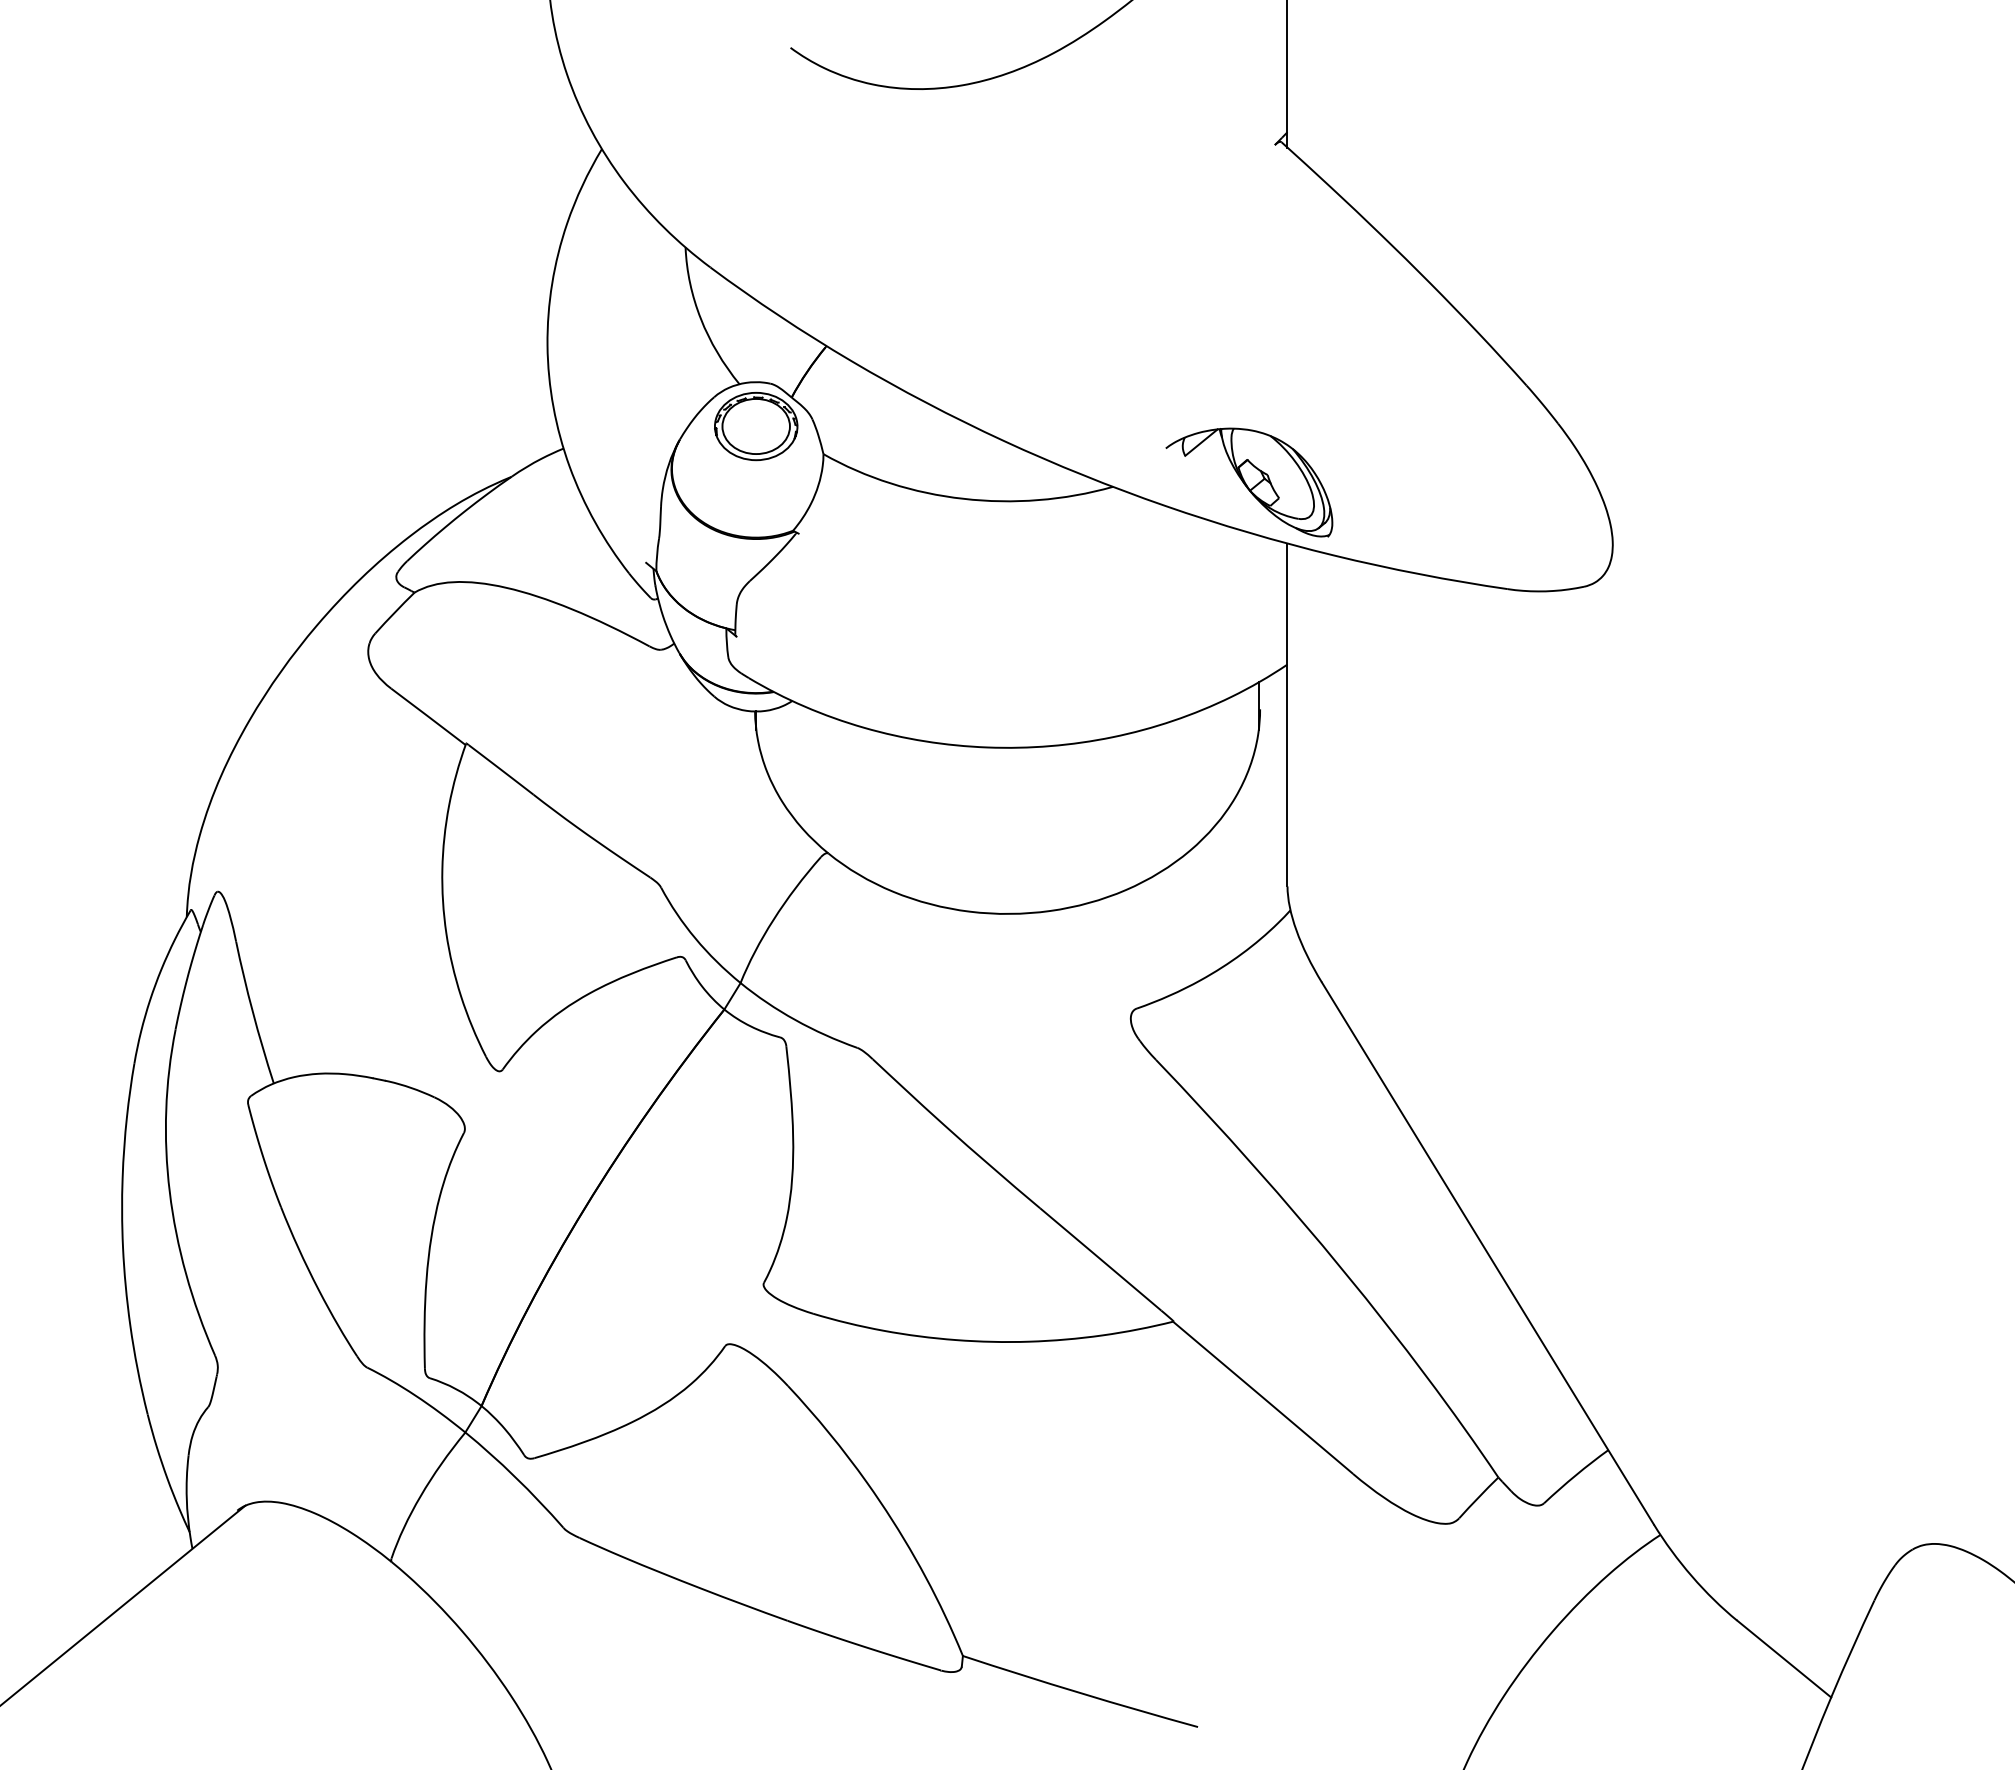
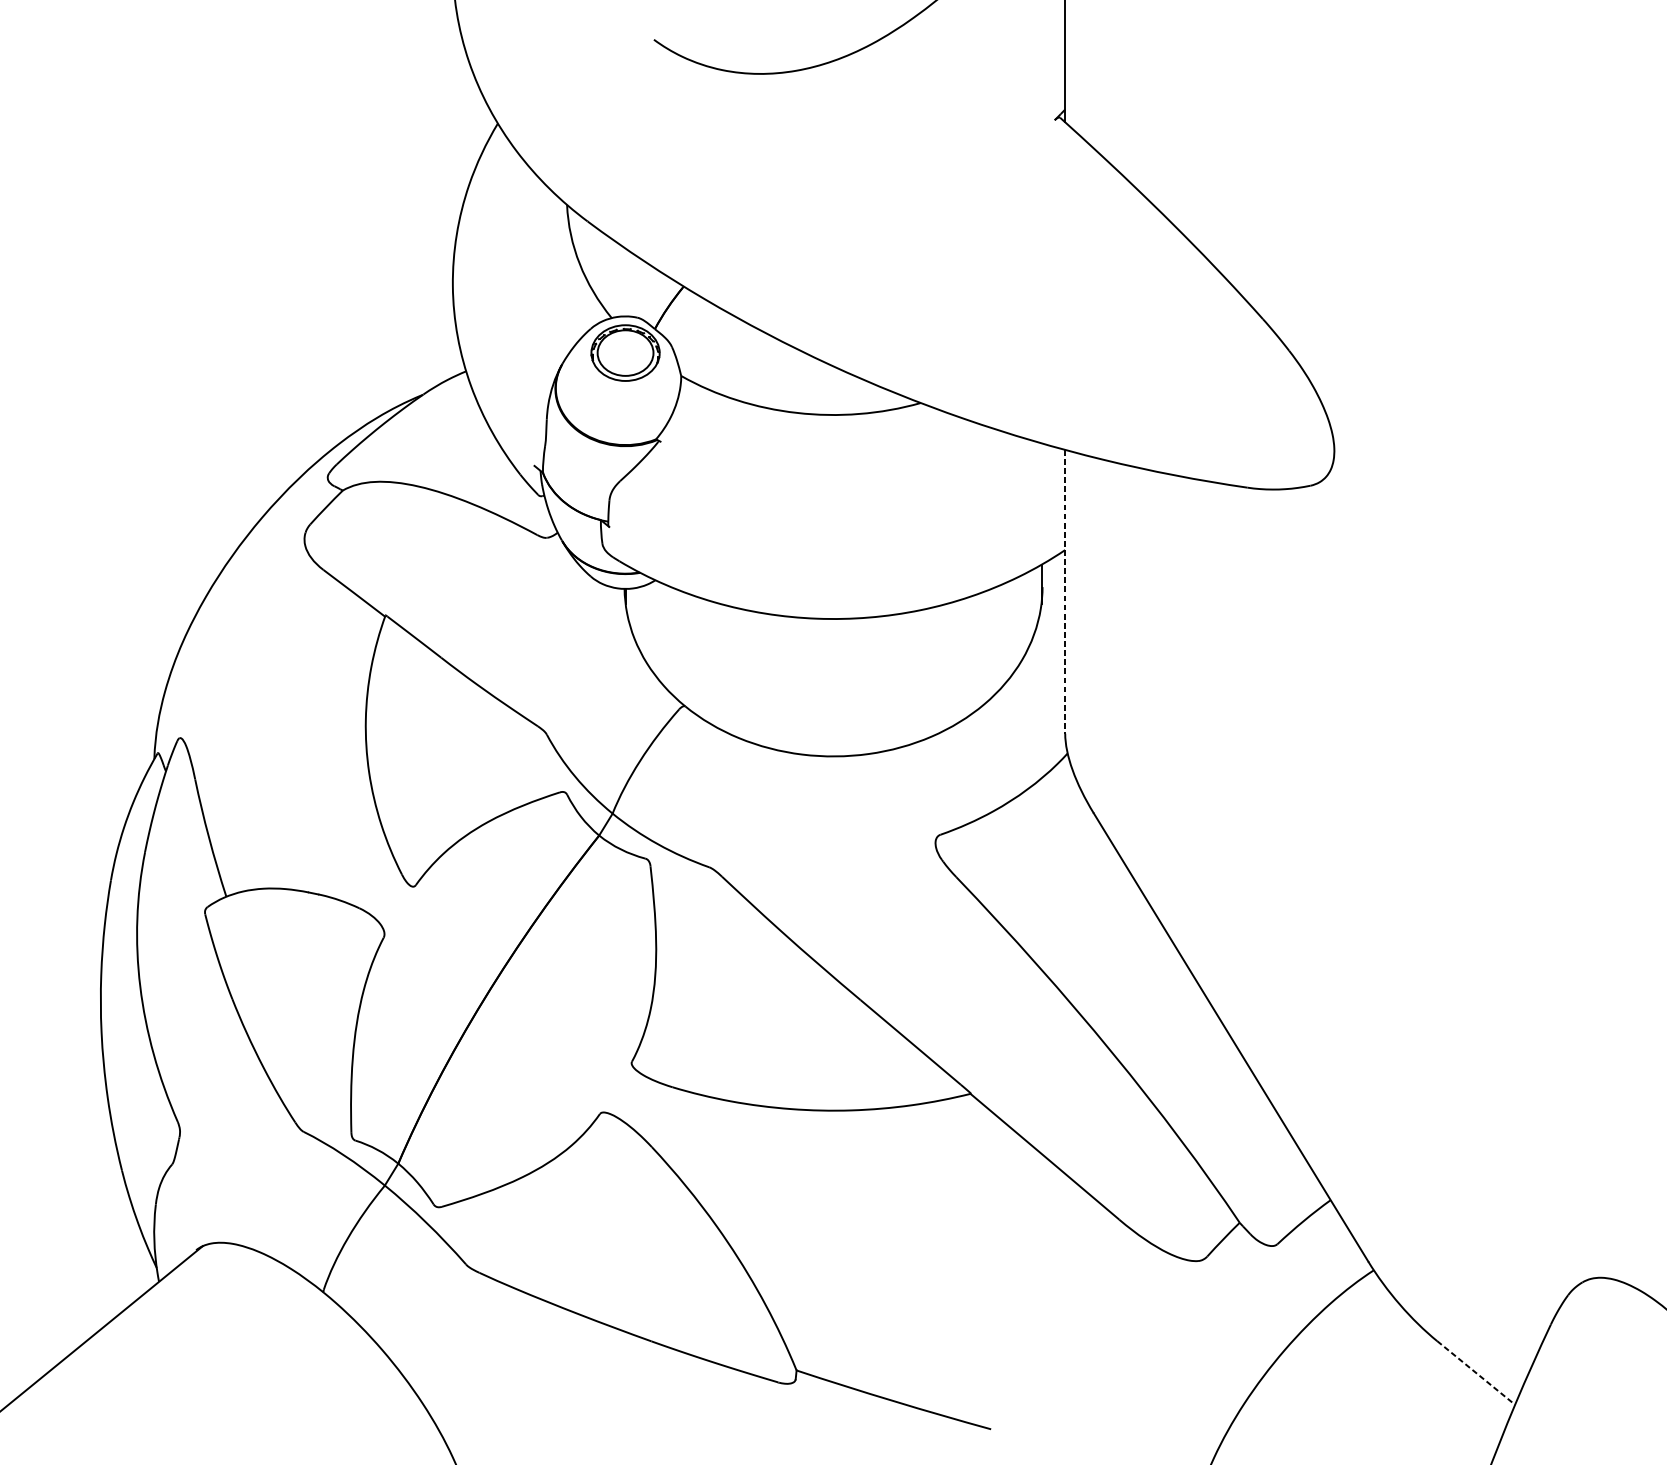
part: (1249, 482) -> (1033, 399), removed
line: (1287, 715) -> (1065, 592), solid -> dashed
line: (1784, 1659) -> (1476, 1373), solid -> dashed

